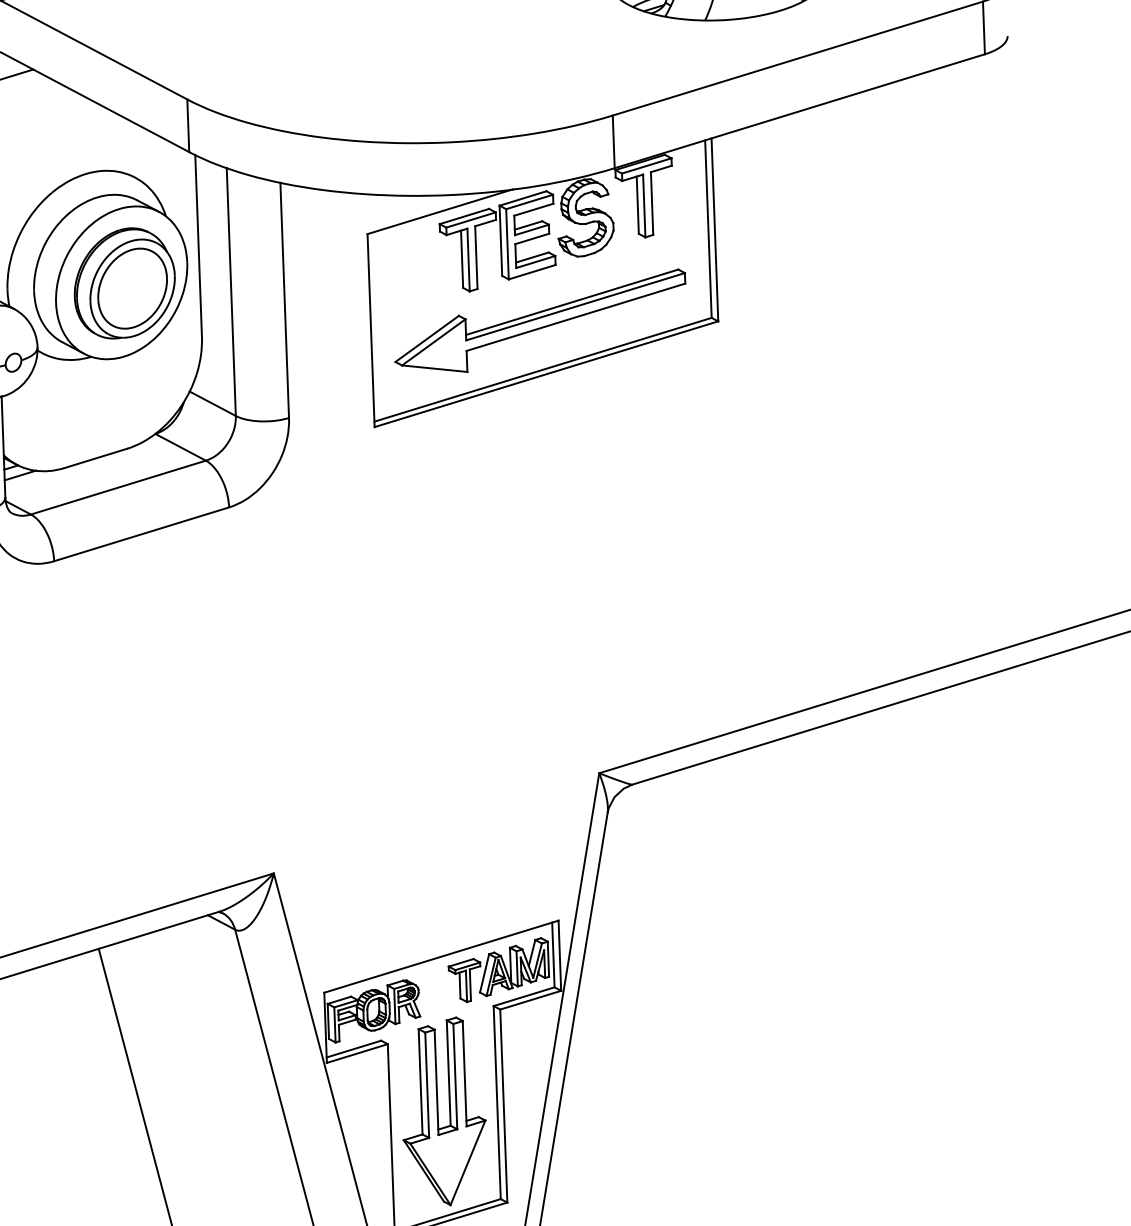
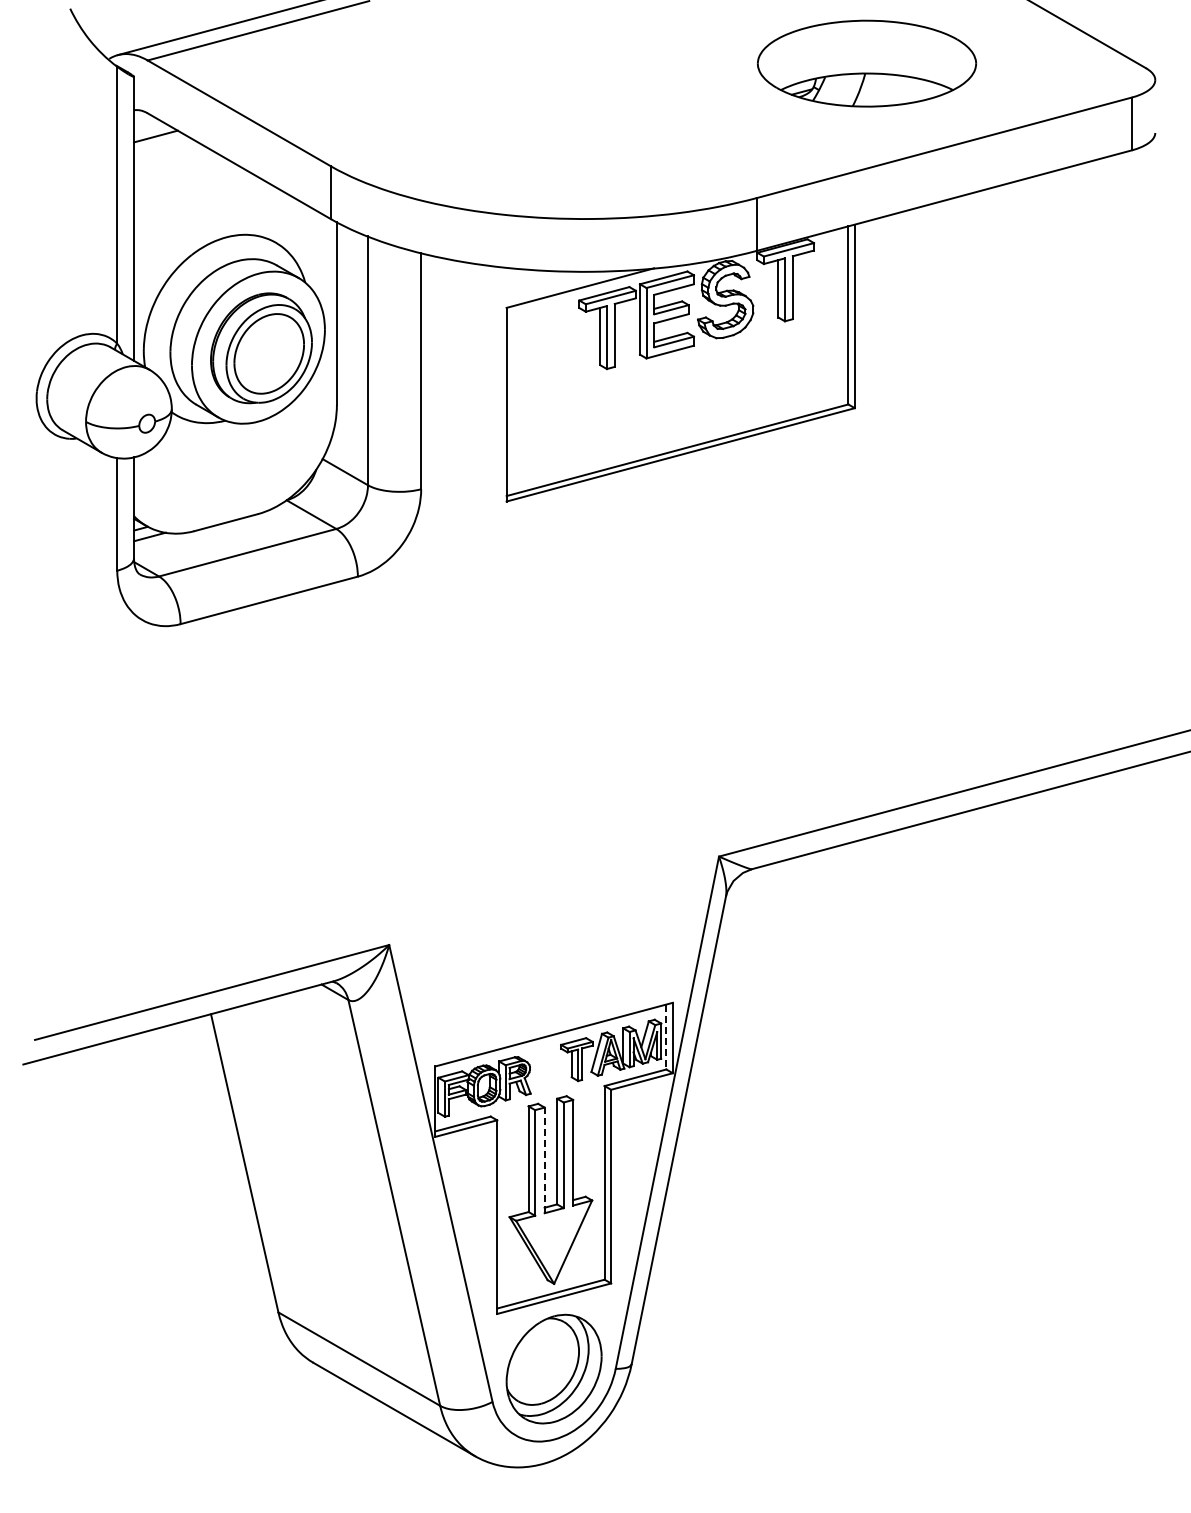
part: (540, 321) -> (676, 401), removed
line: (553, 955) -> (666, 1037), solid -> dashed
line: (436, 1082) -> (544, 1160), solid -> dashed

